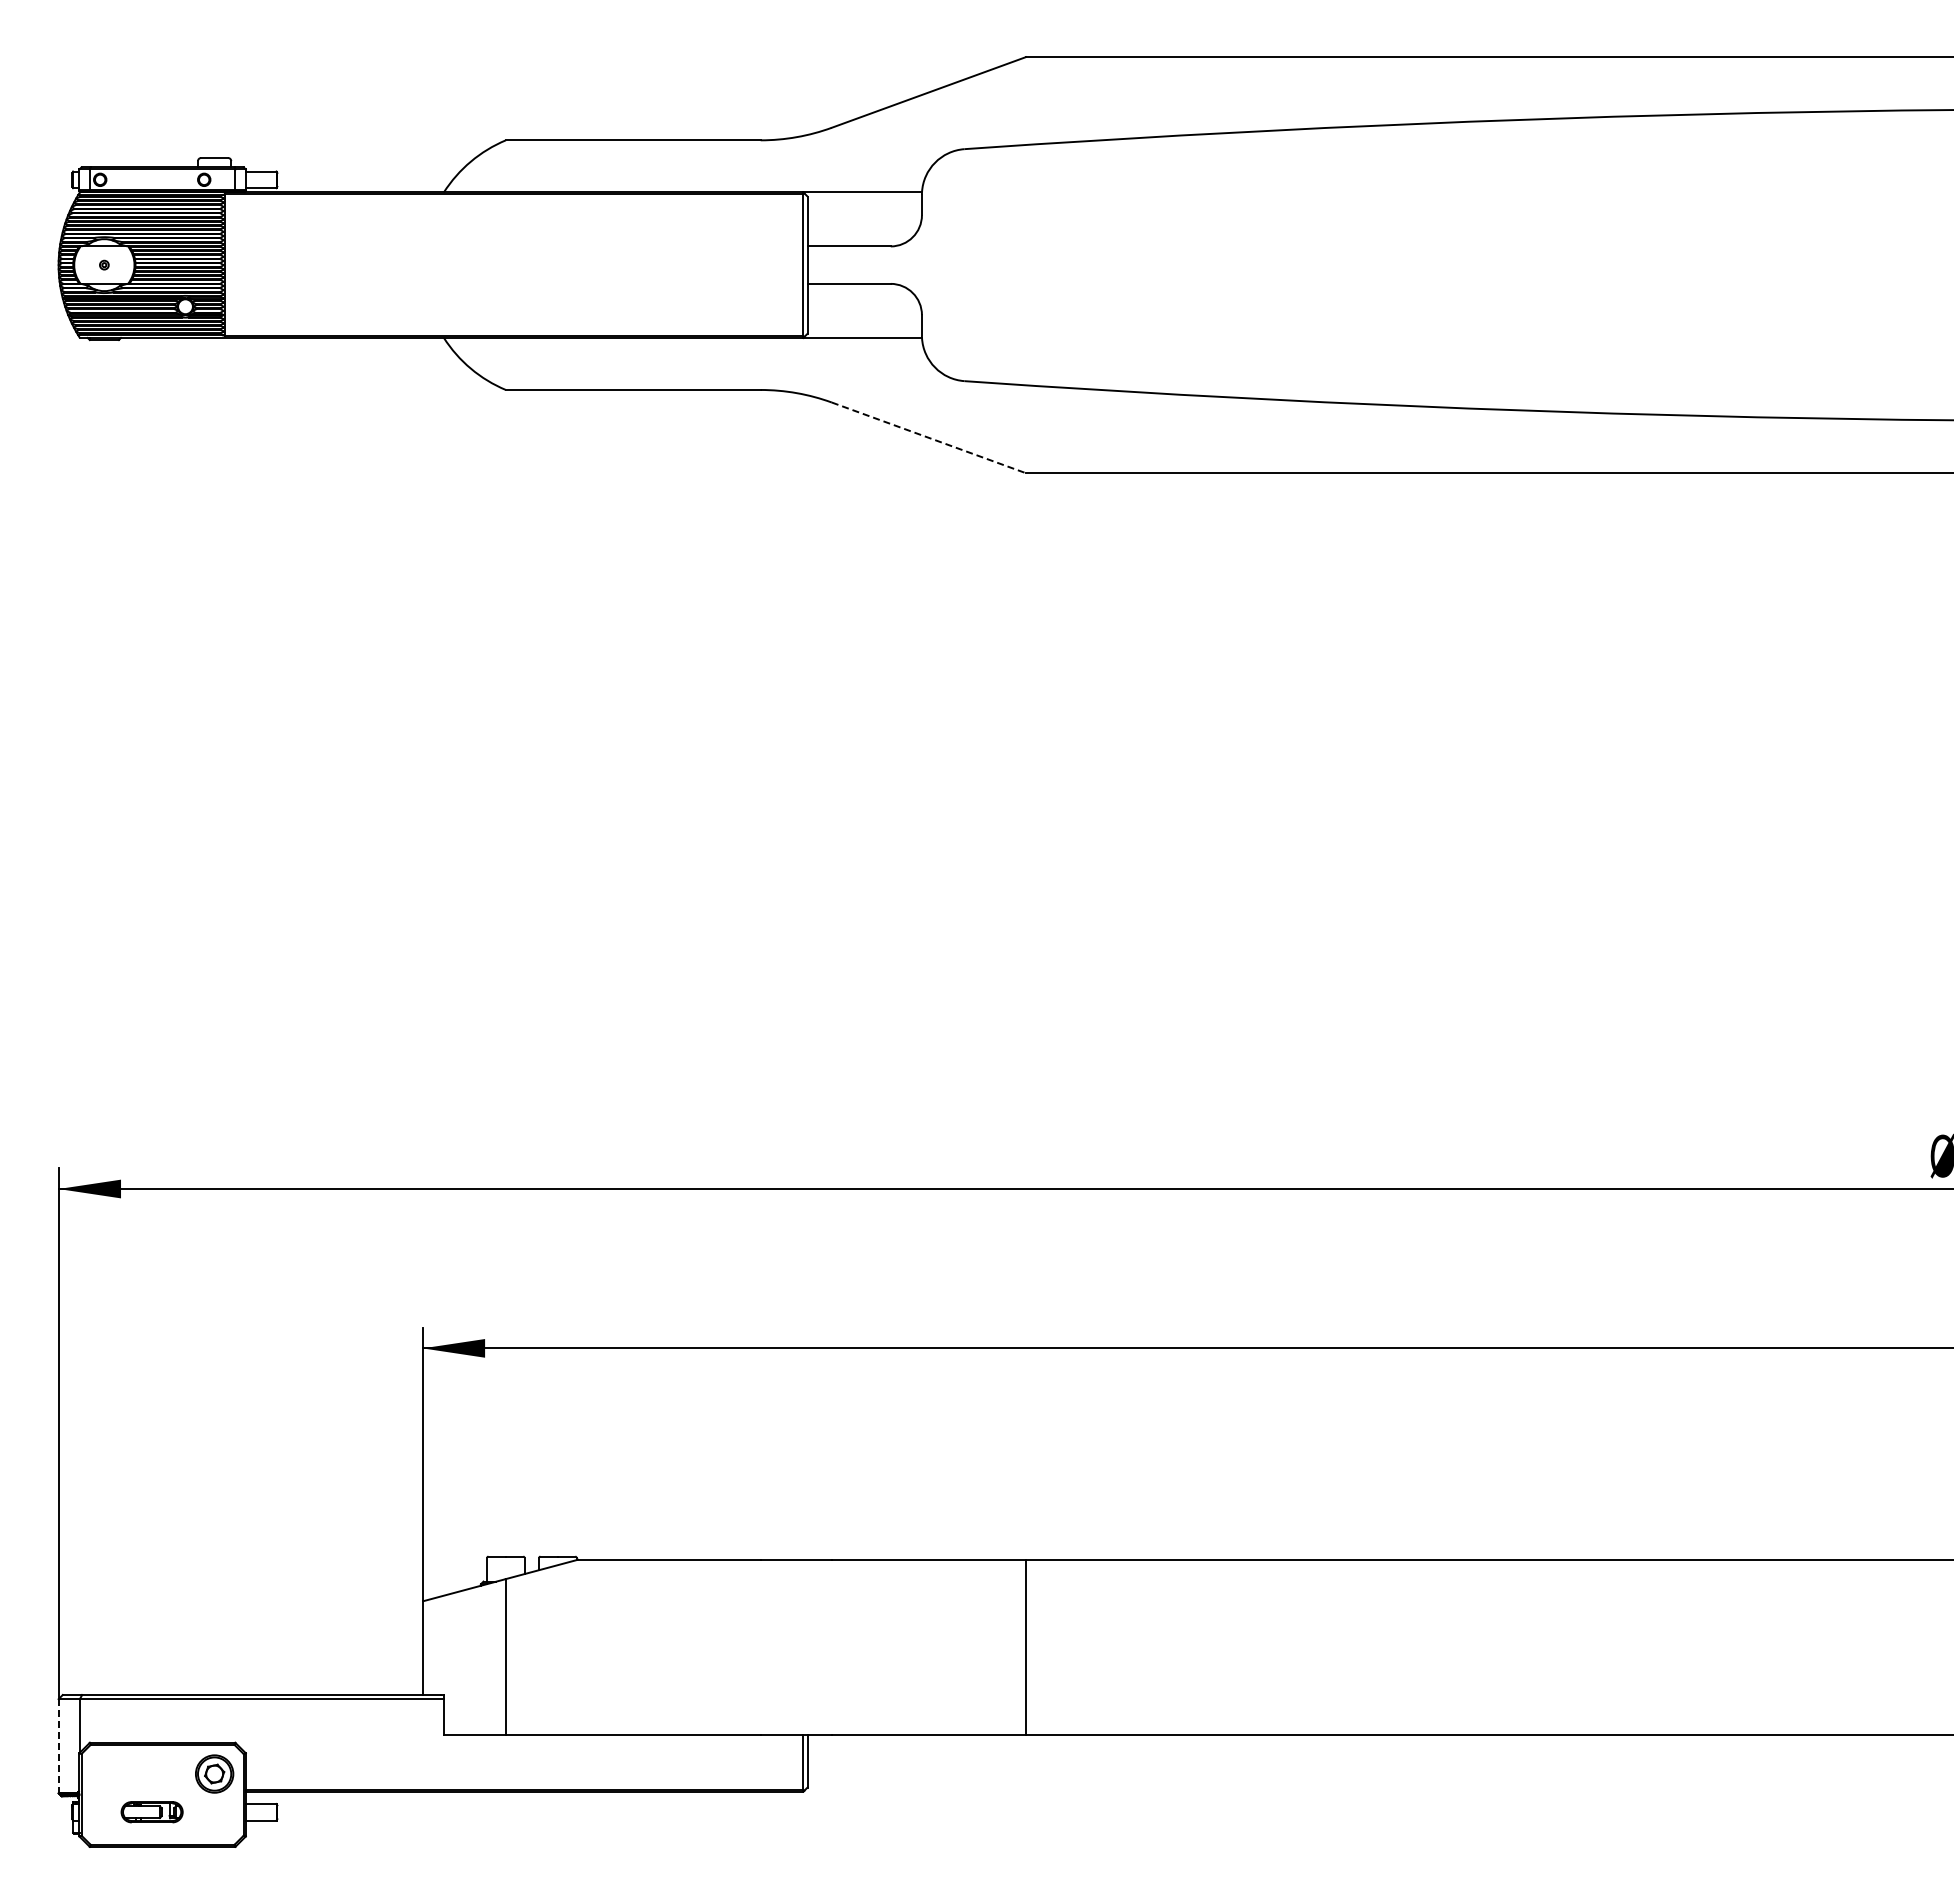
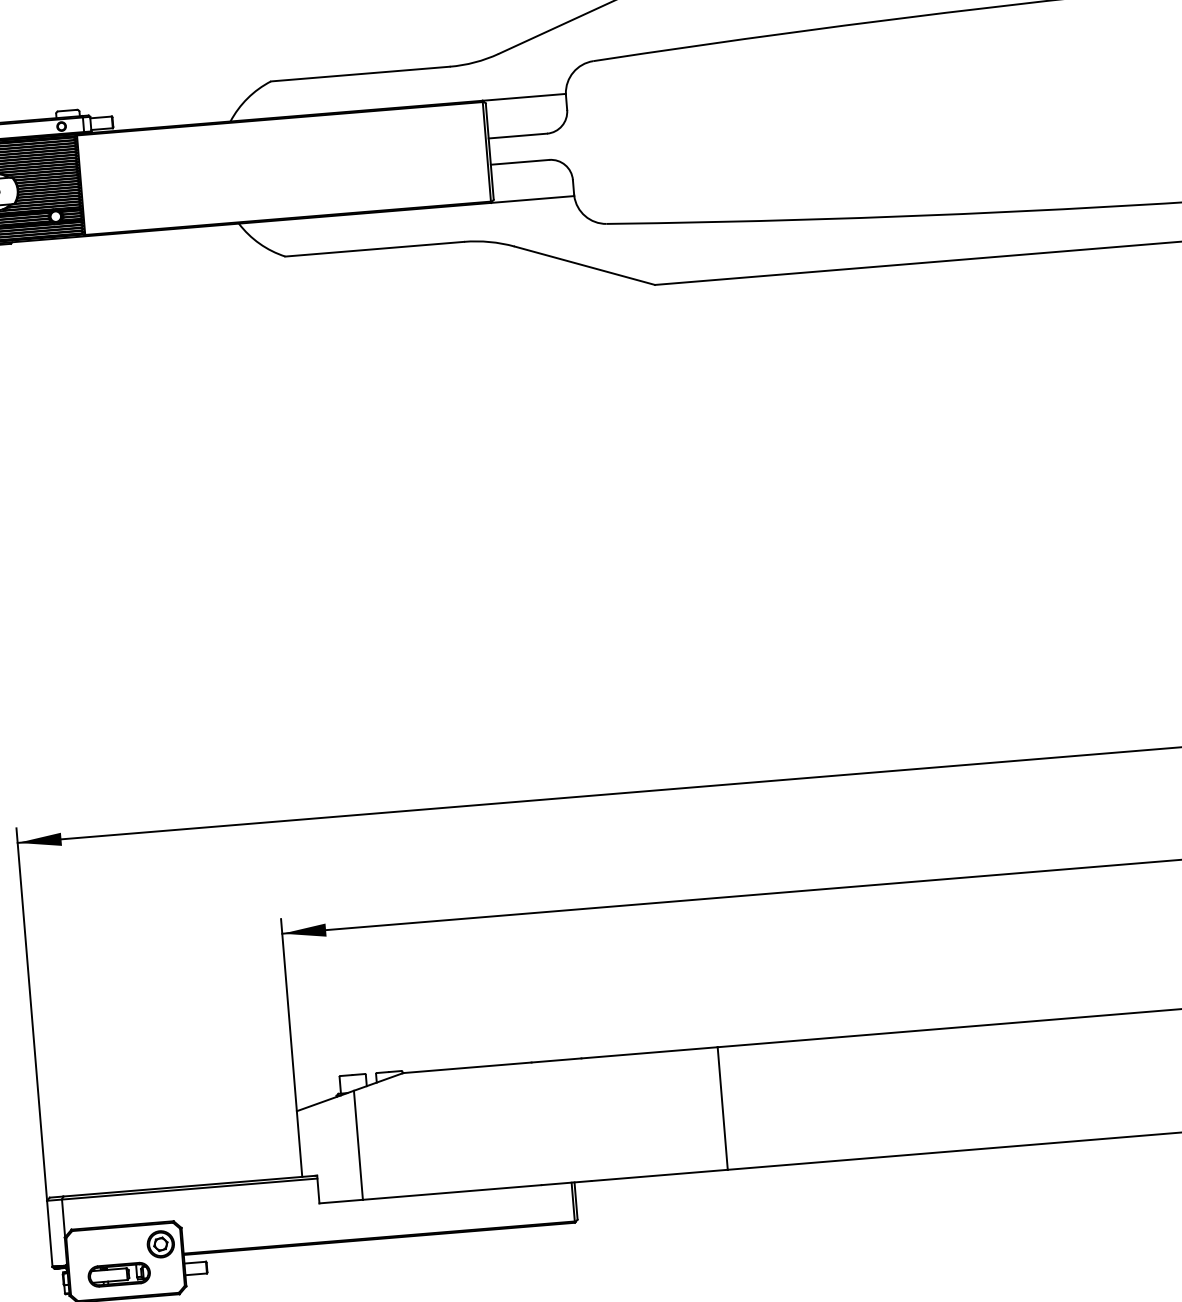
line: (929, 438) -> (585, 266), dashed -> solid
line: (58, 1746) -> (49, 1234), dashed -> solid
part: (151, 1811) -> (118, 1274), size x1.43

